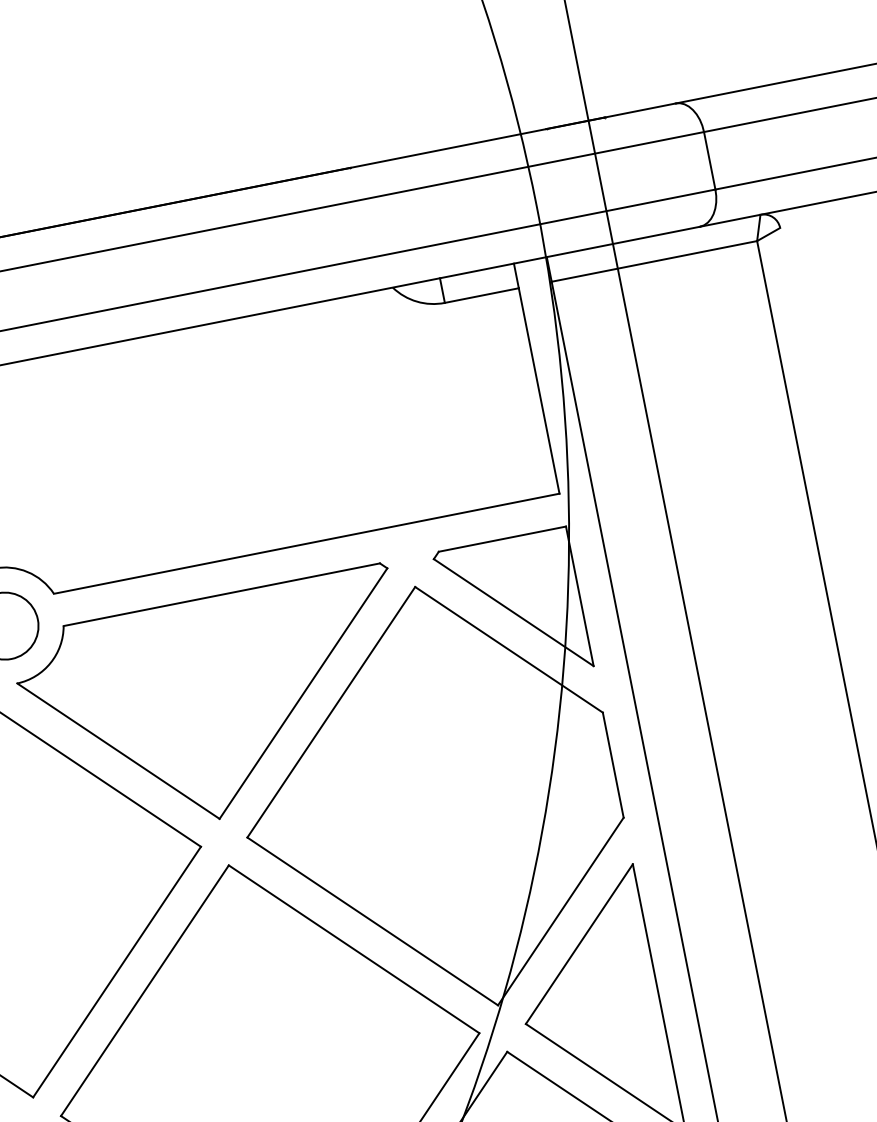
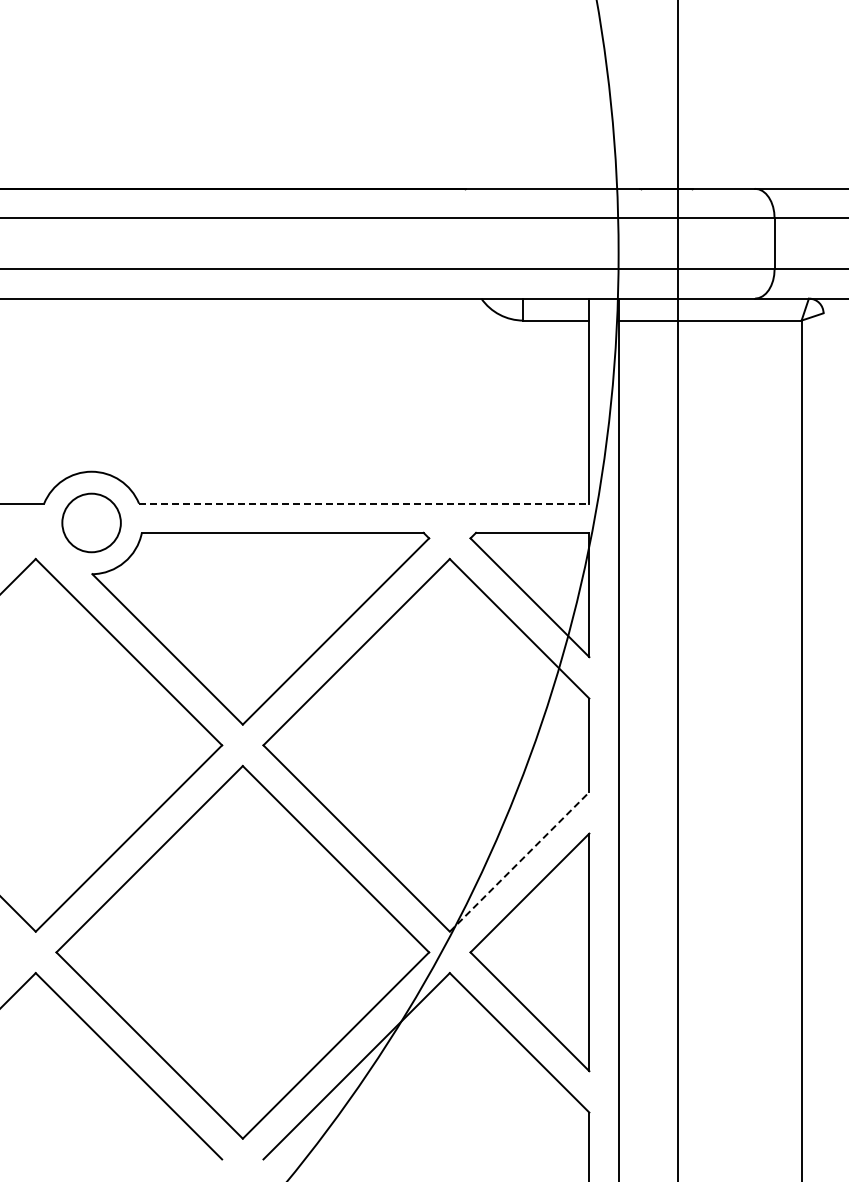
line: (307, 543) -> (364, 503), solid -> dashed
line: (560, 911) -> (519, 861), solid -> dashed

